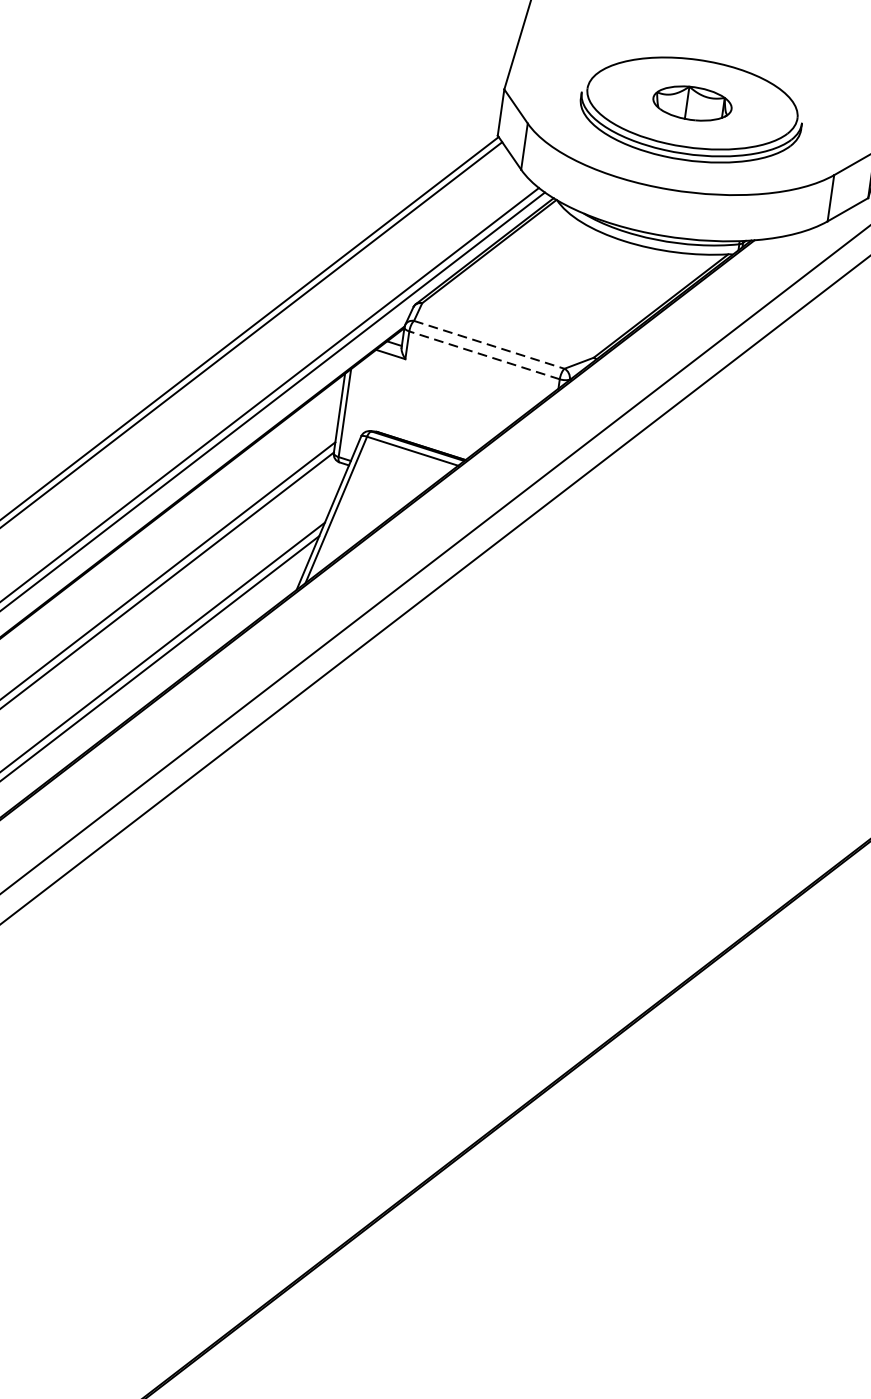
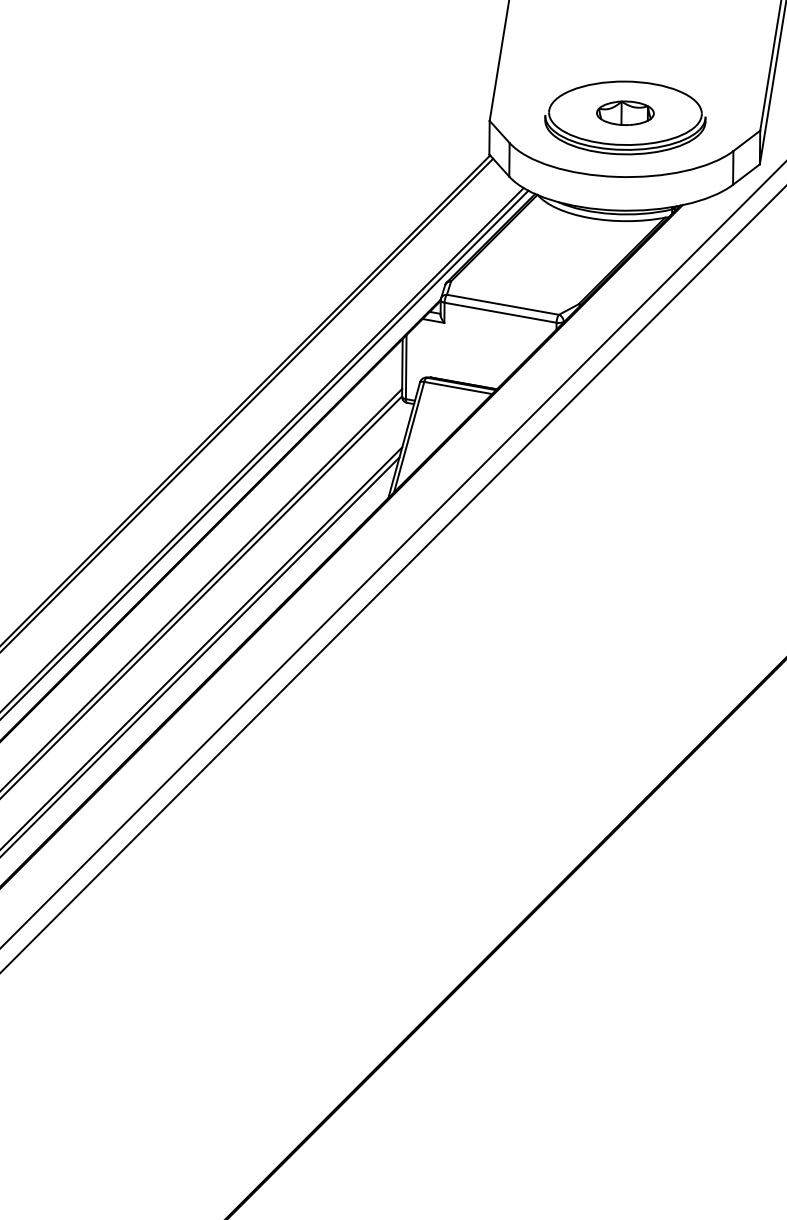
line: (488, 344) -> (502, 304), dashed -> solid
line: (484, 354) -> (500, 312), dashed -> solid

